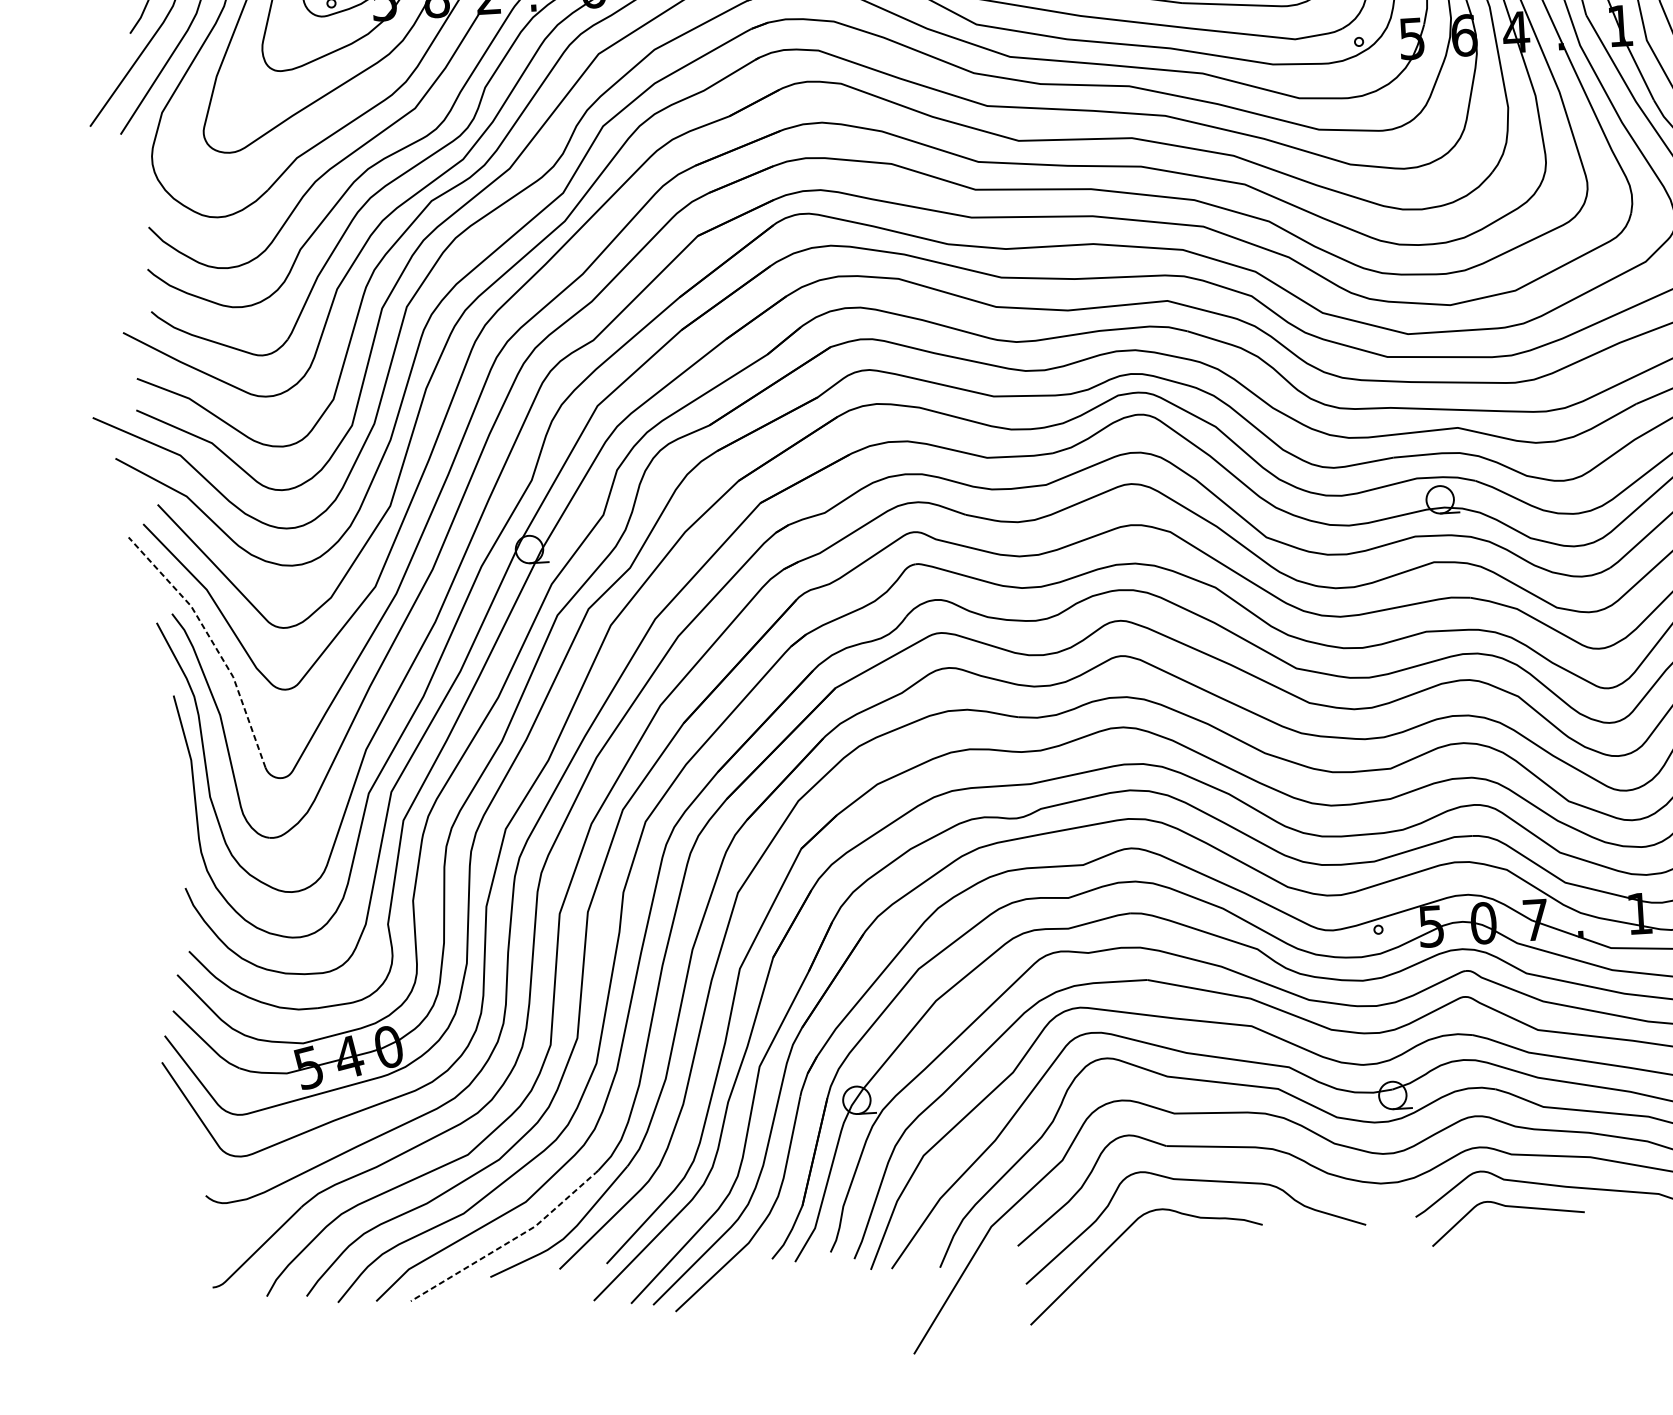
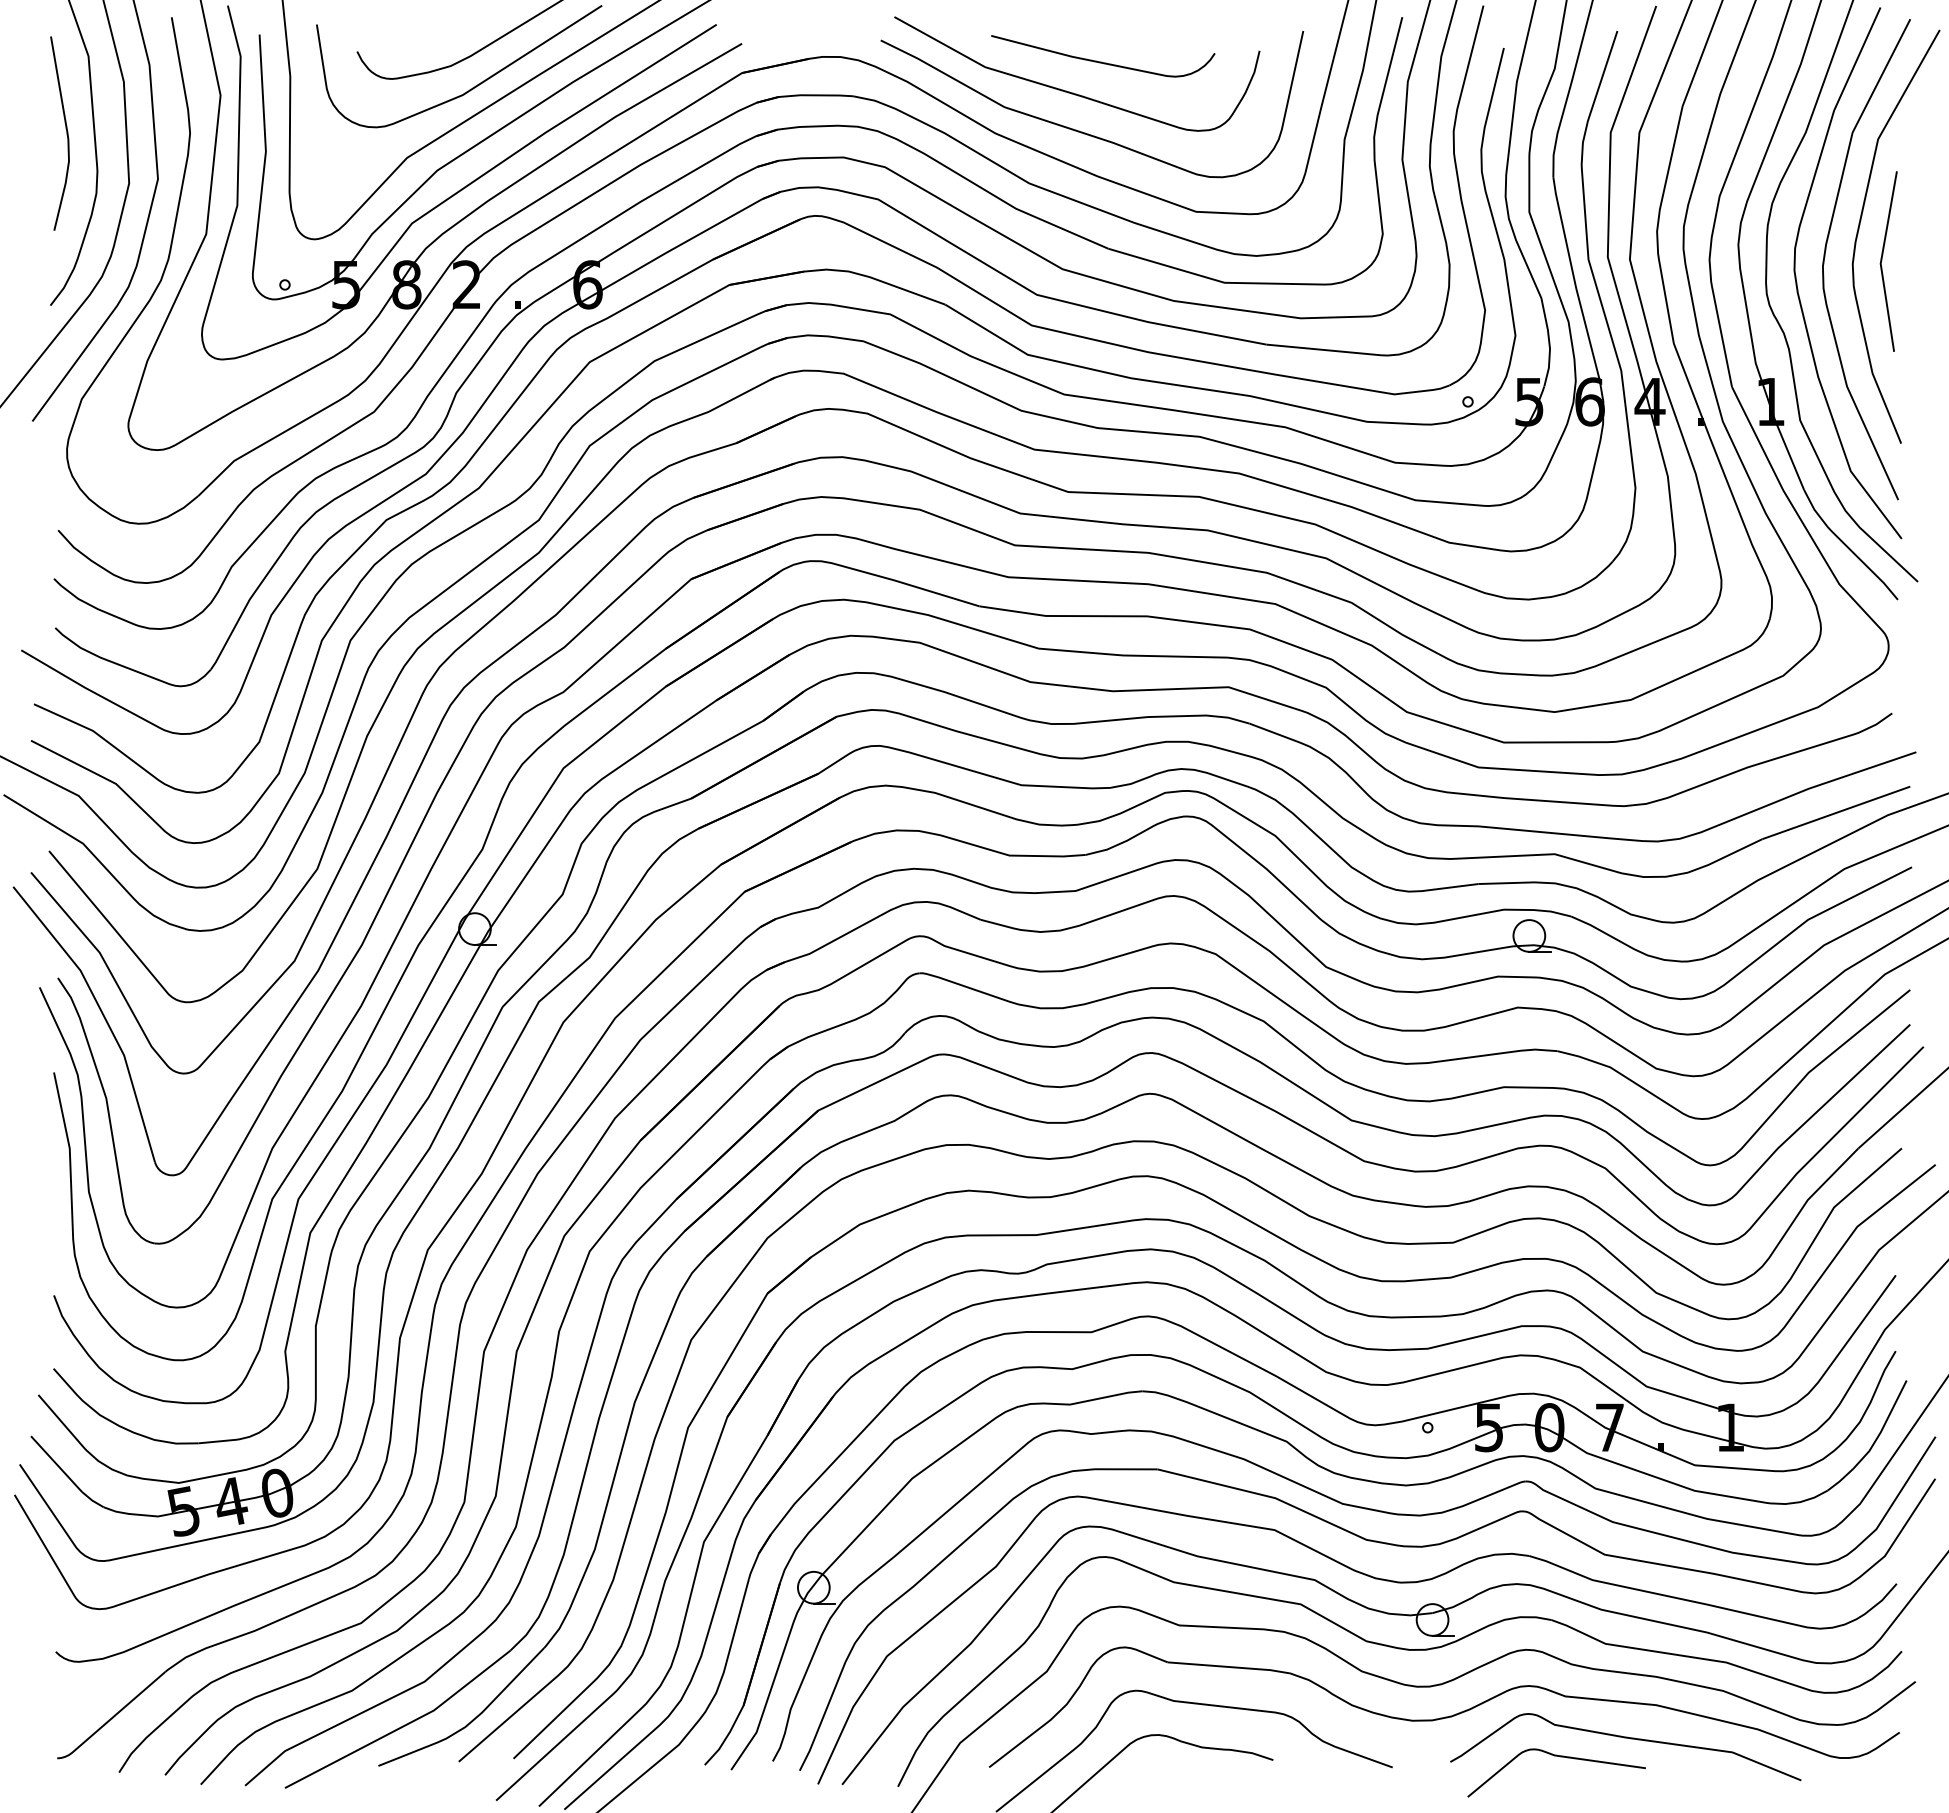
line: (213, 642) -> (103, 1014), dashed -> solid
line: (509, 1241) -> (403, 1726), dashed -> solid

